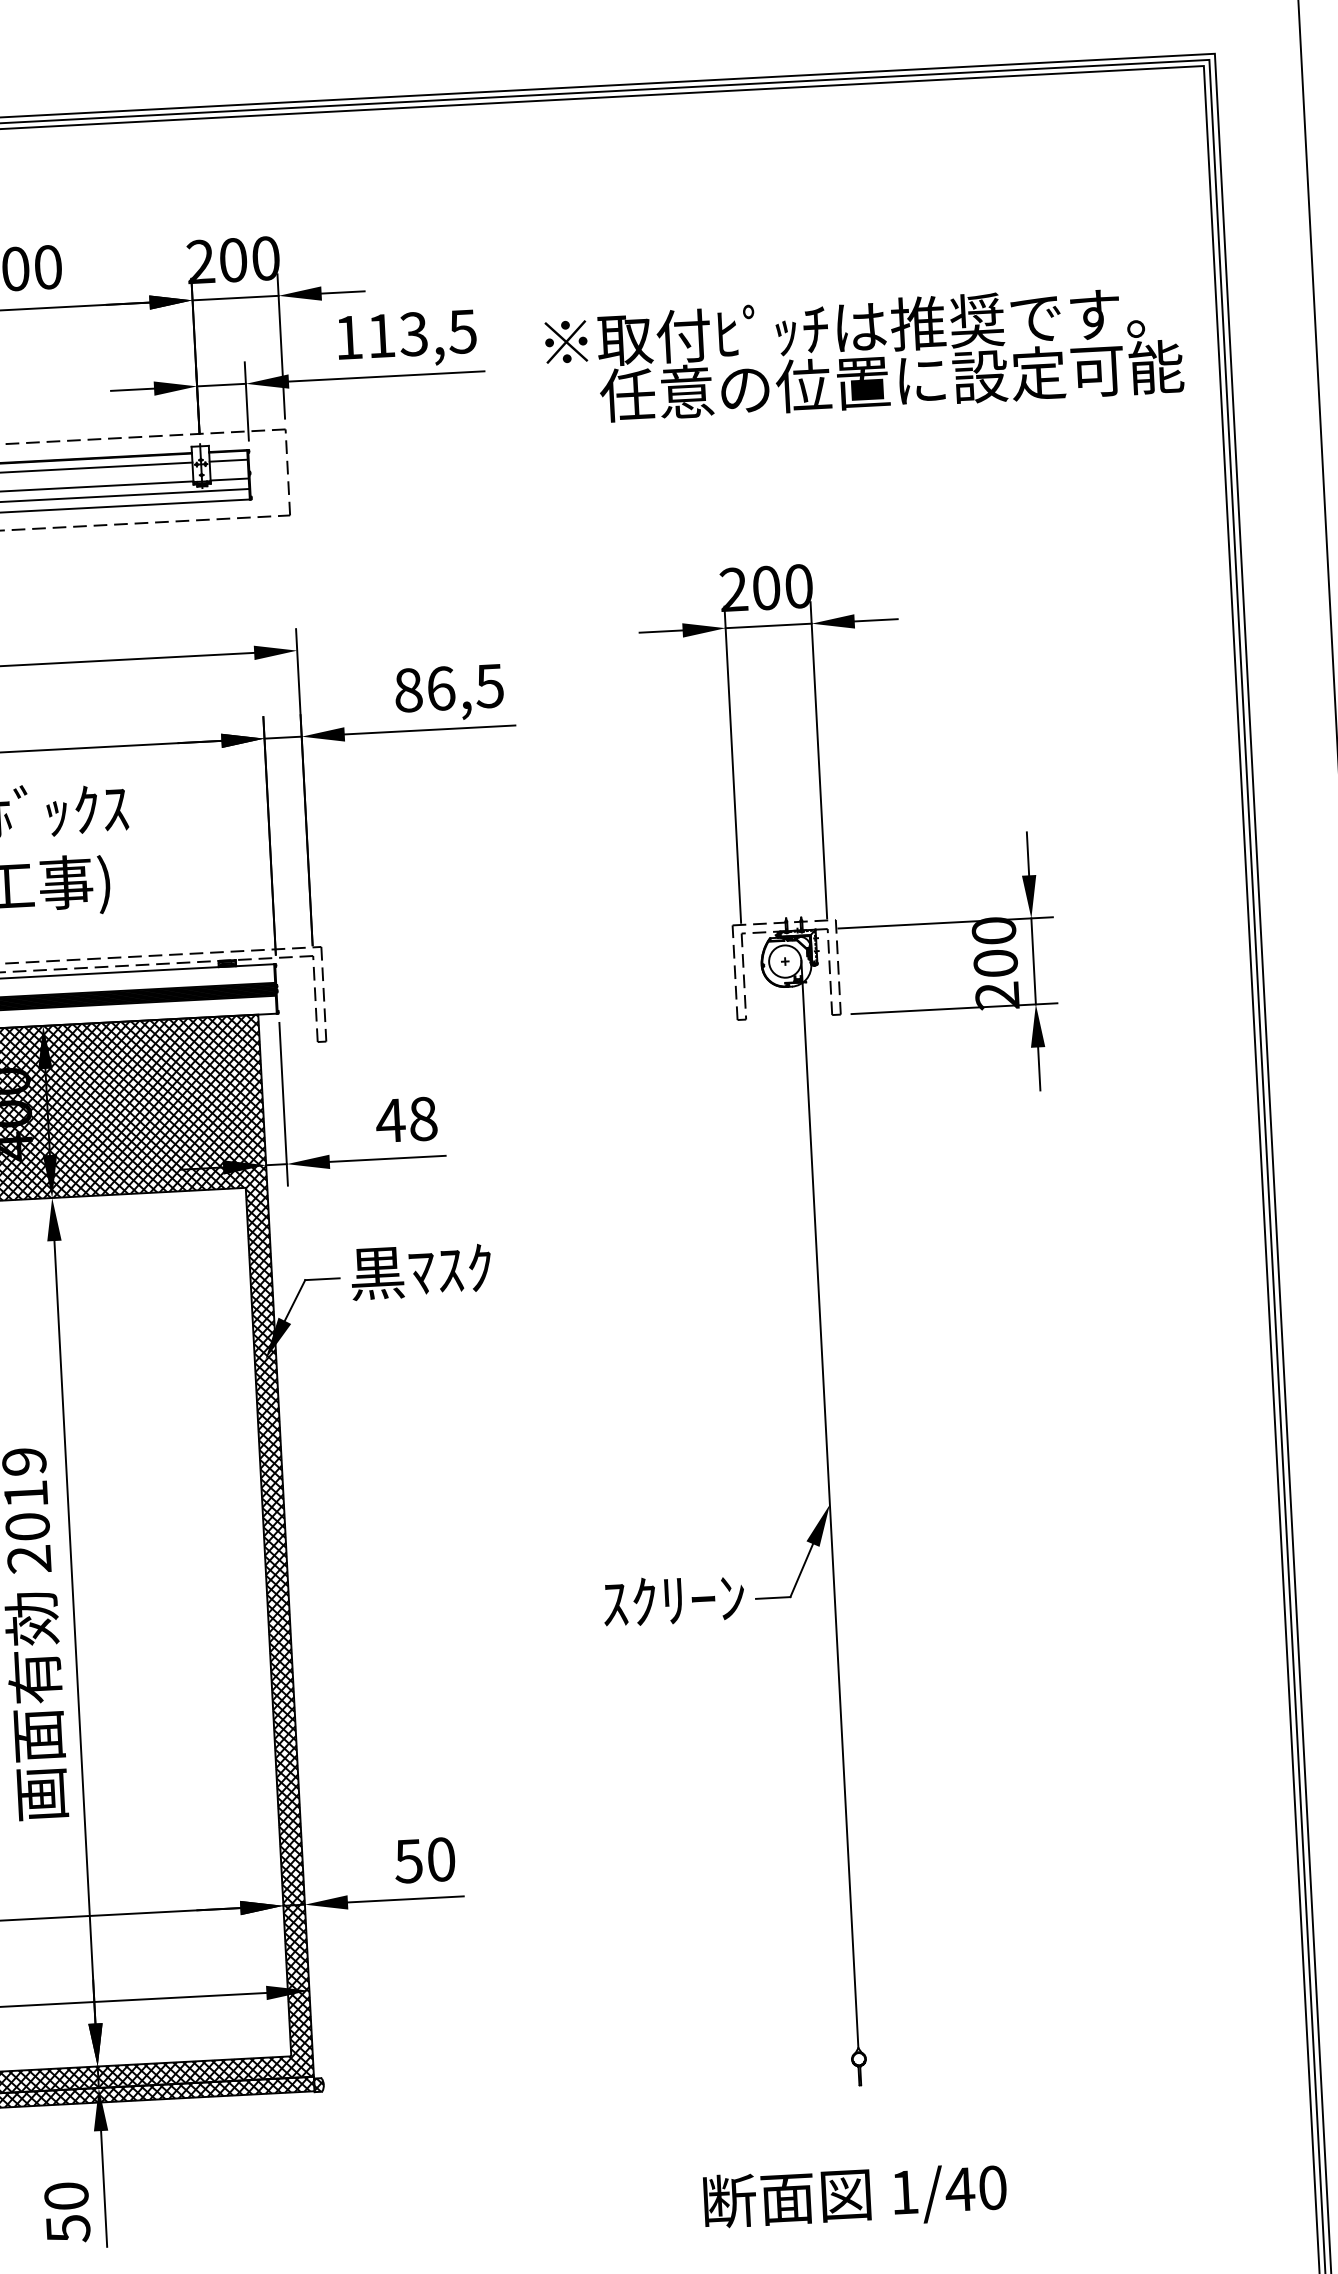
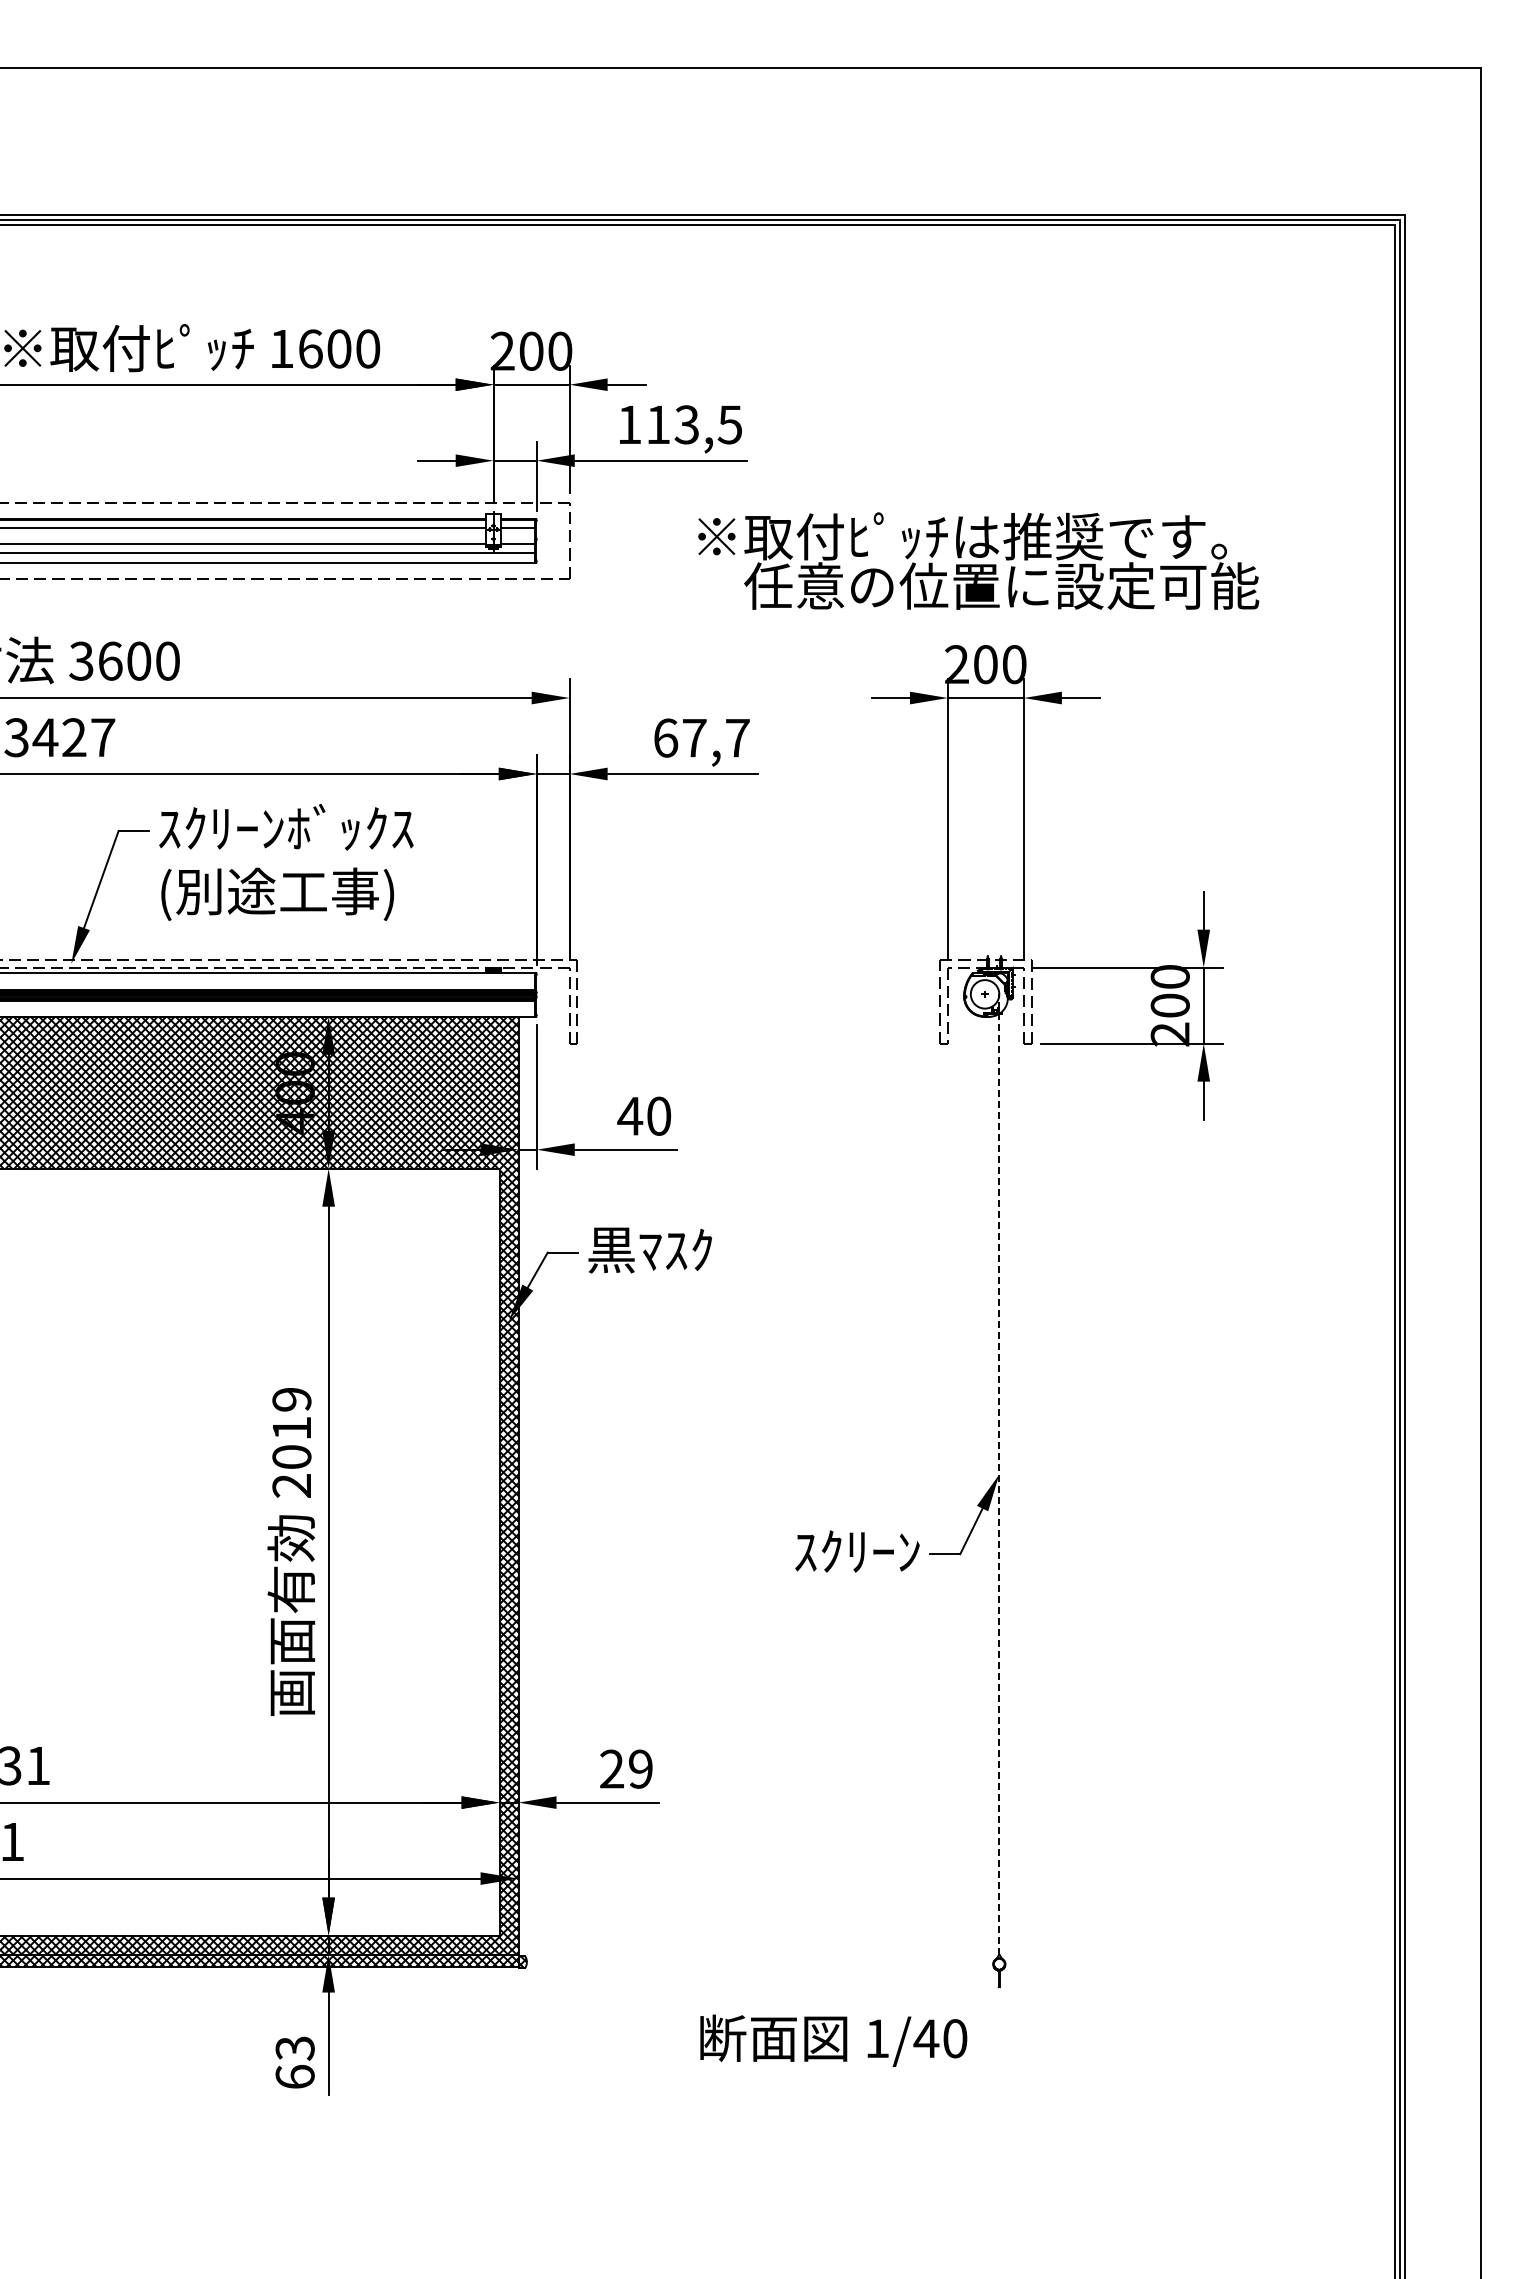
text: (864, 353) -> (978, 560), moved
text: (448, 687) -> (701, 737), 86,5 -> 67,7
text: (423, 1118) -> (659, 1115), 48 -> 40
line: (830, 1503) -> (999, 1473), solid -> dashed
text: (424, 1859) -> (625, 1768), 50 -> 29
text: (855, 2197) -> (833, 2040), moved
text: (66, 2212) -> (294, 2062), 50 -> 63

